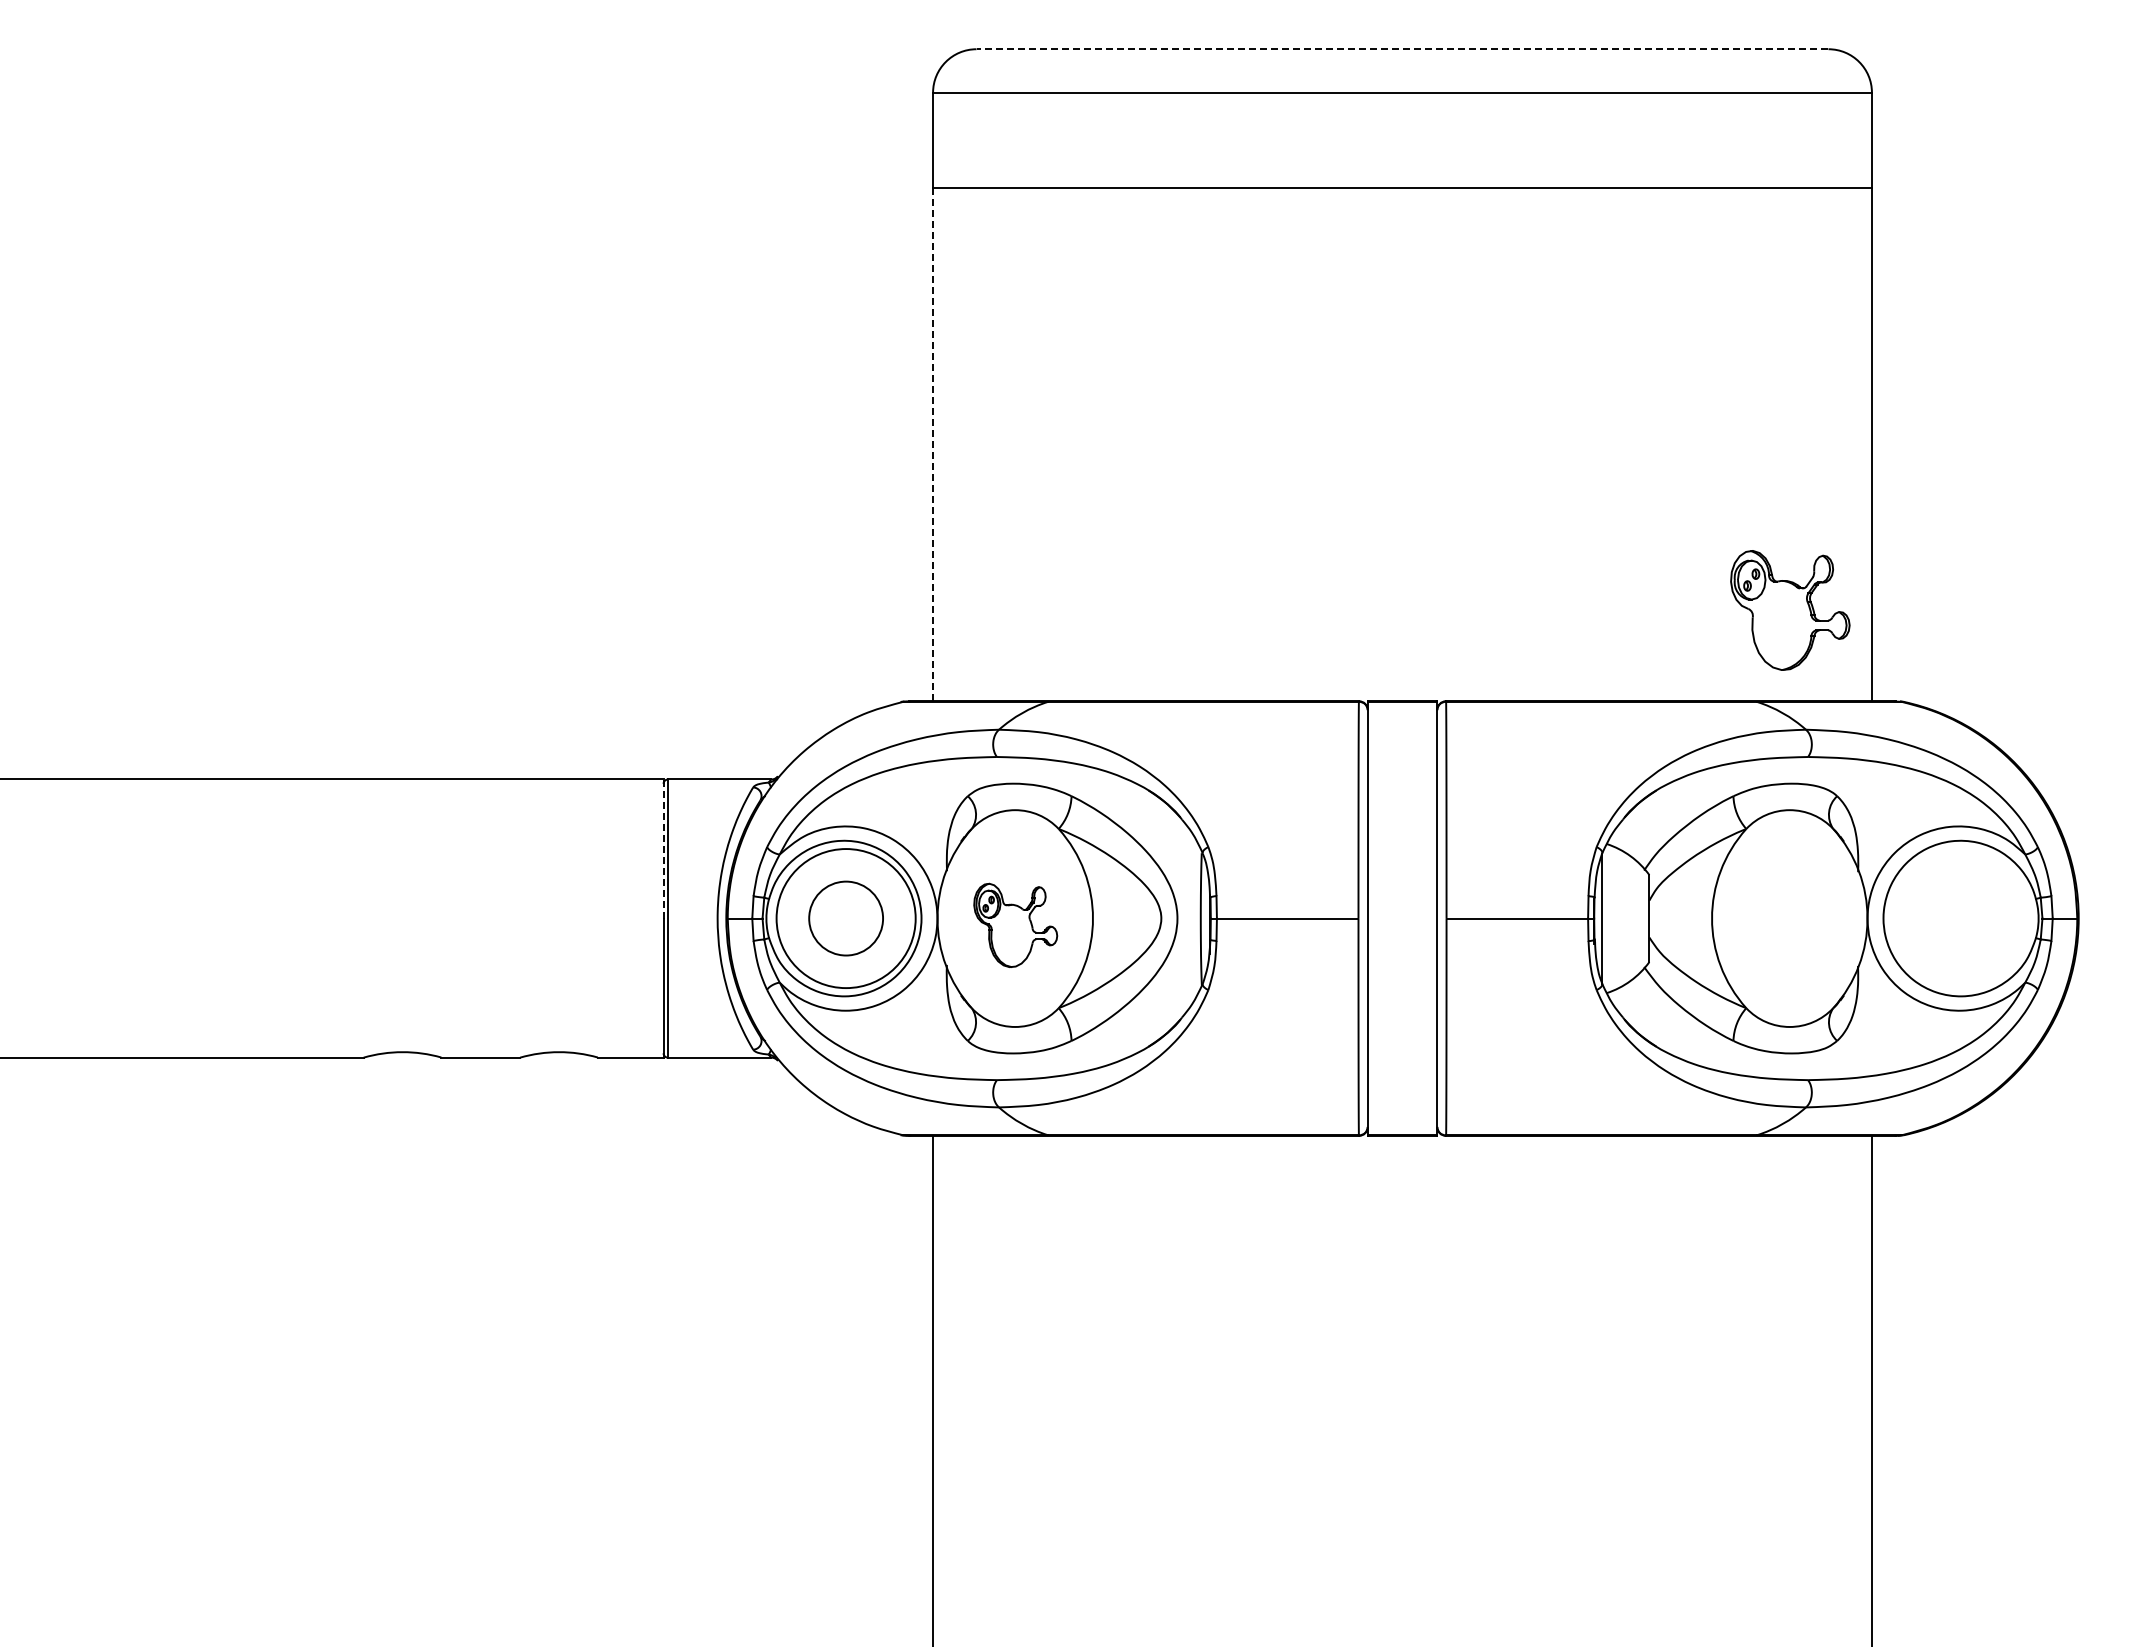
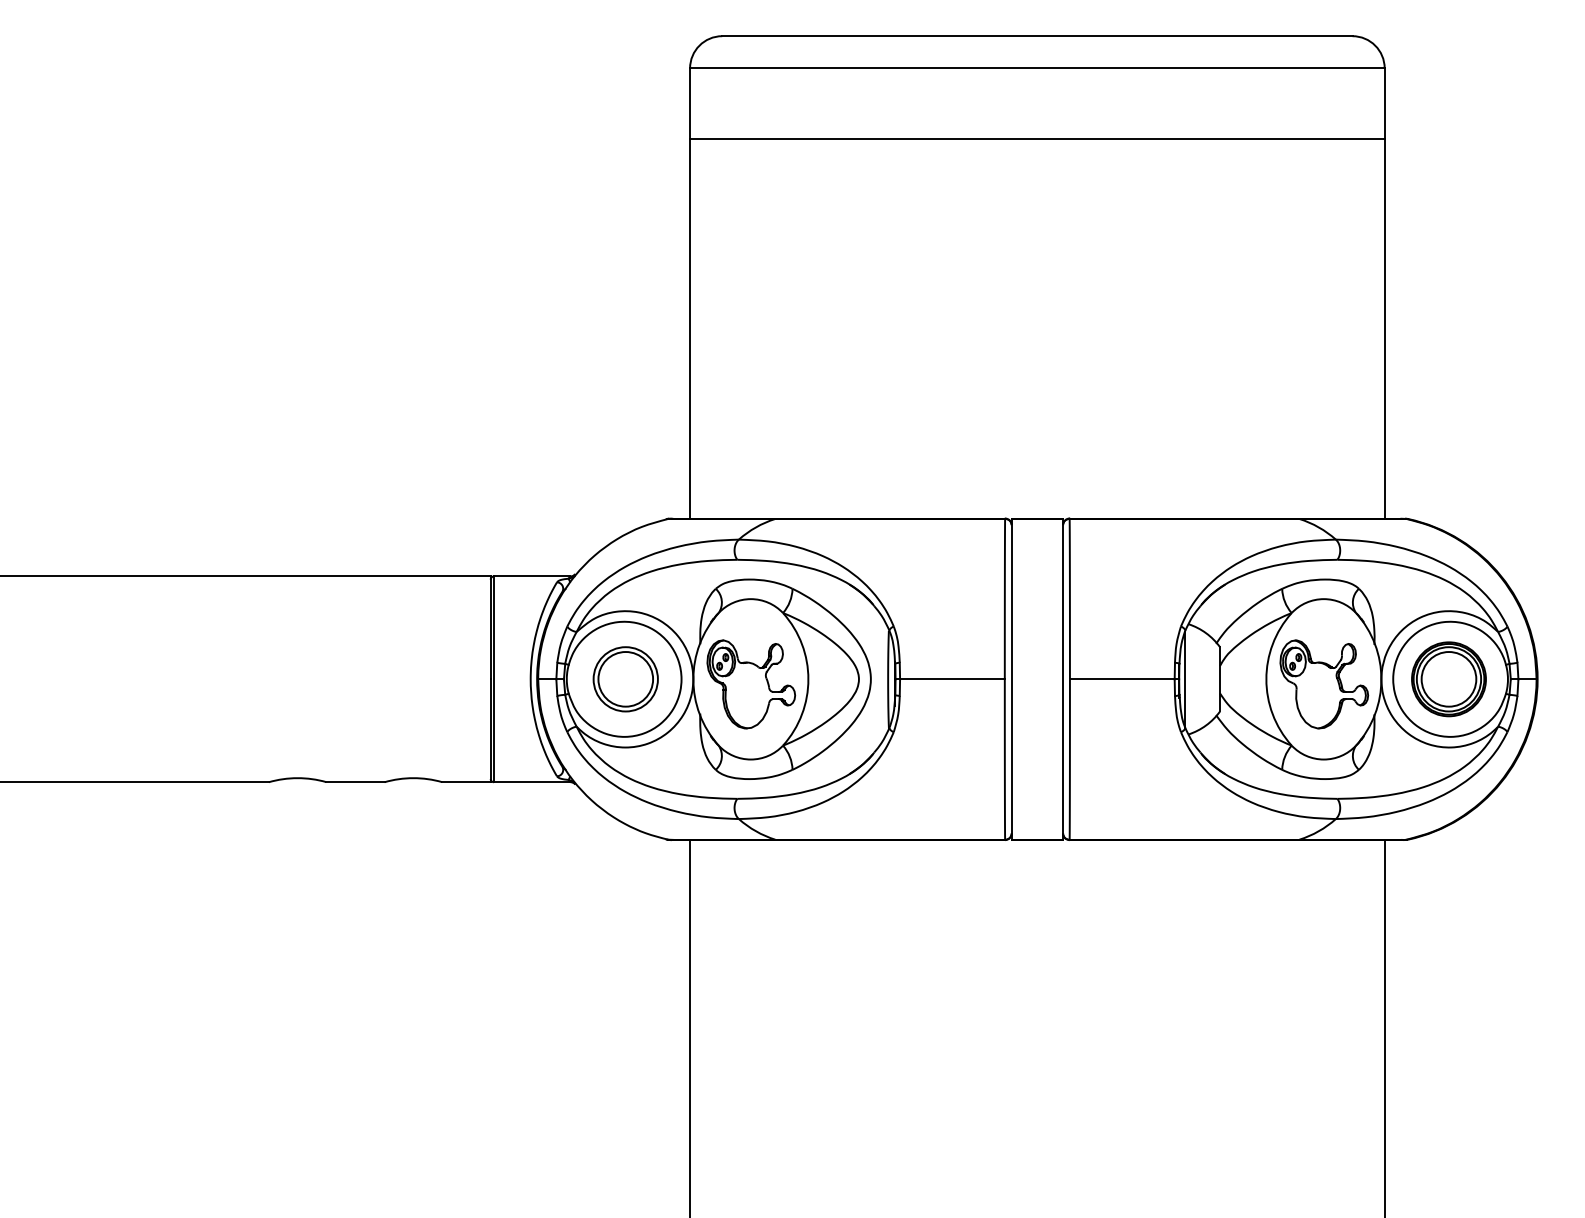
line: (1402, 49) -> (1037, 36), dashed -> solid
line: (933, 445) -> (690, 329), dashed -> solid
part: (1790, 610) -> (1324, 684), moved
line: (663, 849) -> (490, 628), dashed -> solid
circle: (845, 918) -> (625, 679), size x0.62
part: (1958, 918) -> (1448, 679), added
part: (1015, 925) -> (751, 684), size x1.43

